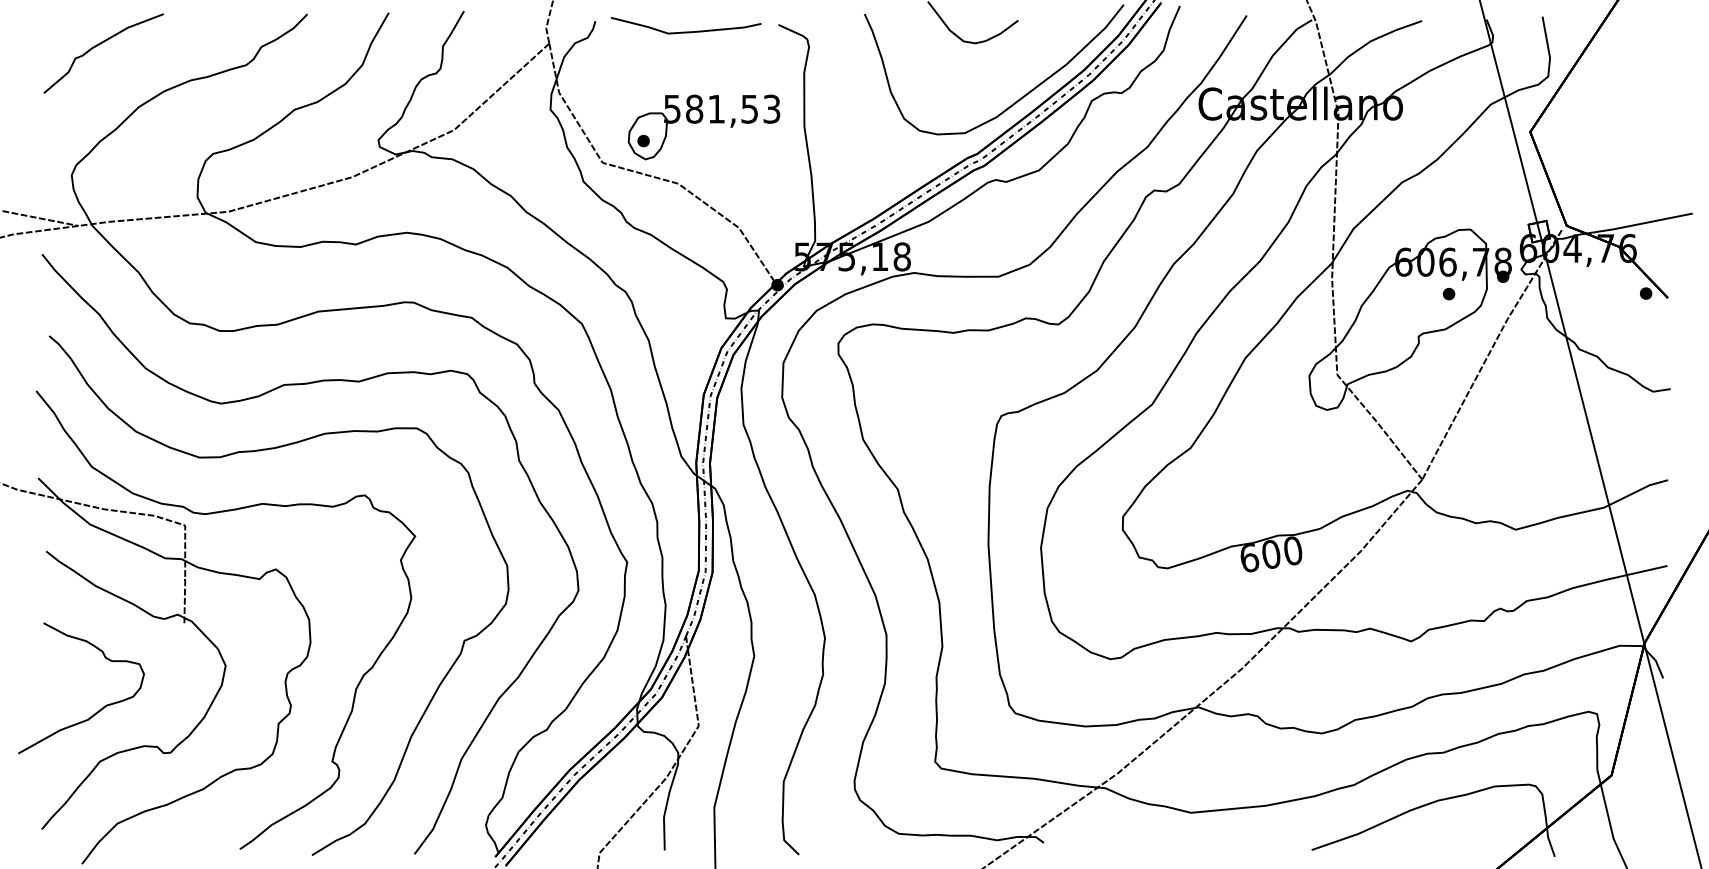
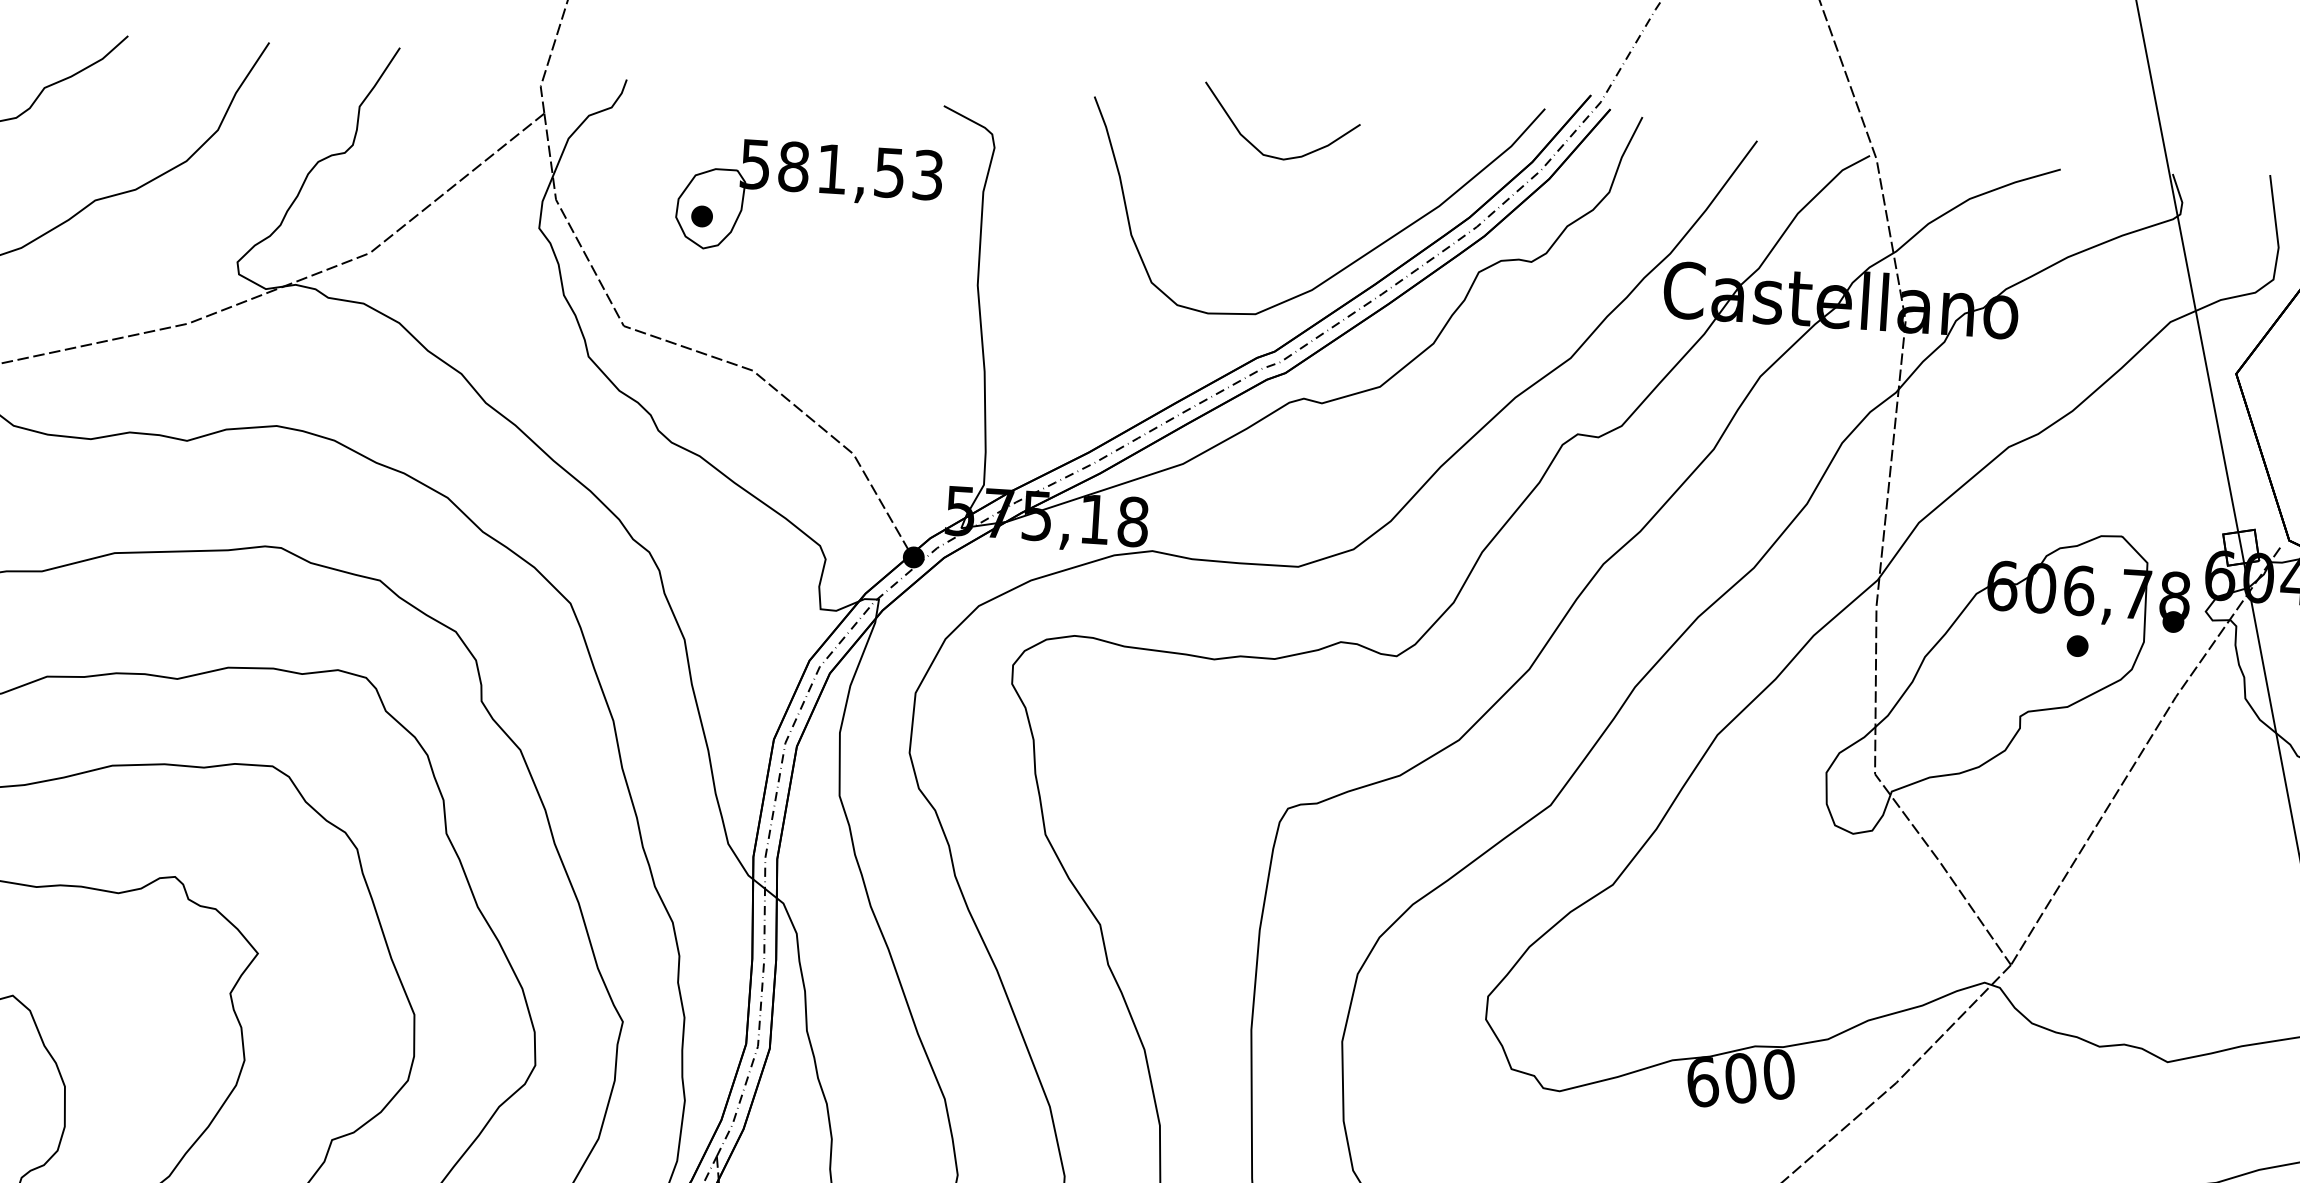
curve: (686, 31) -> (783, 107), removed
part: (703, 127) -> (807, 199), moved

